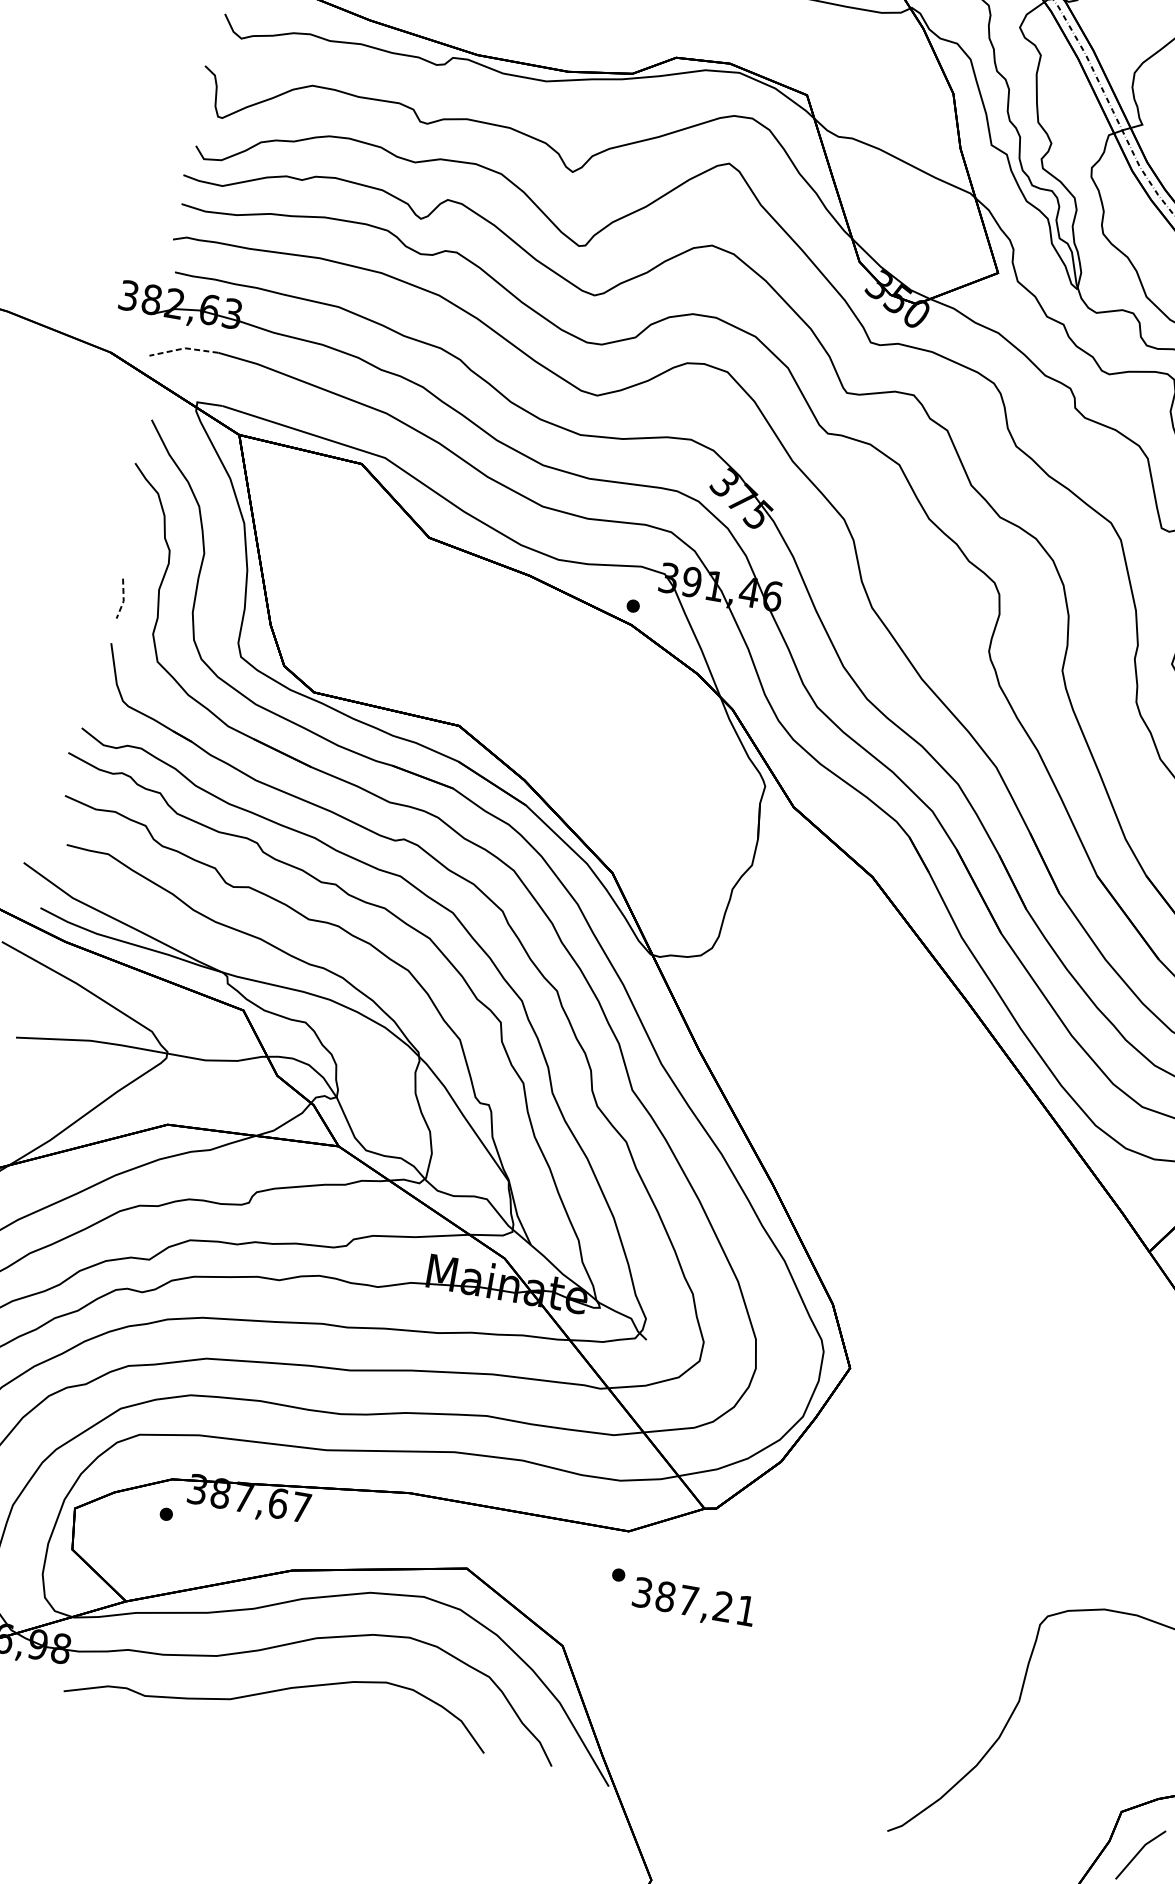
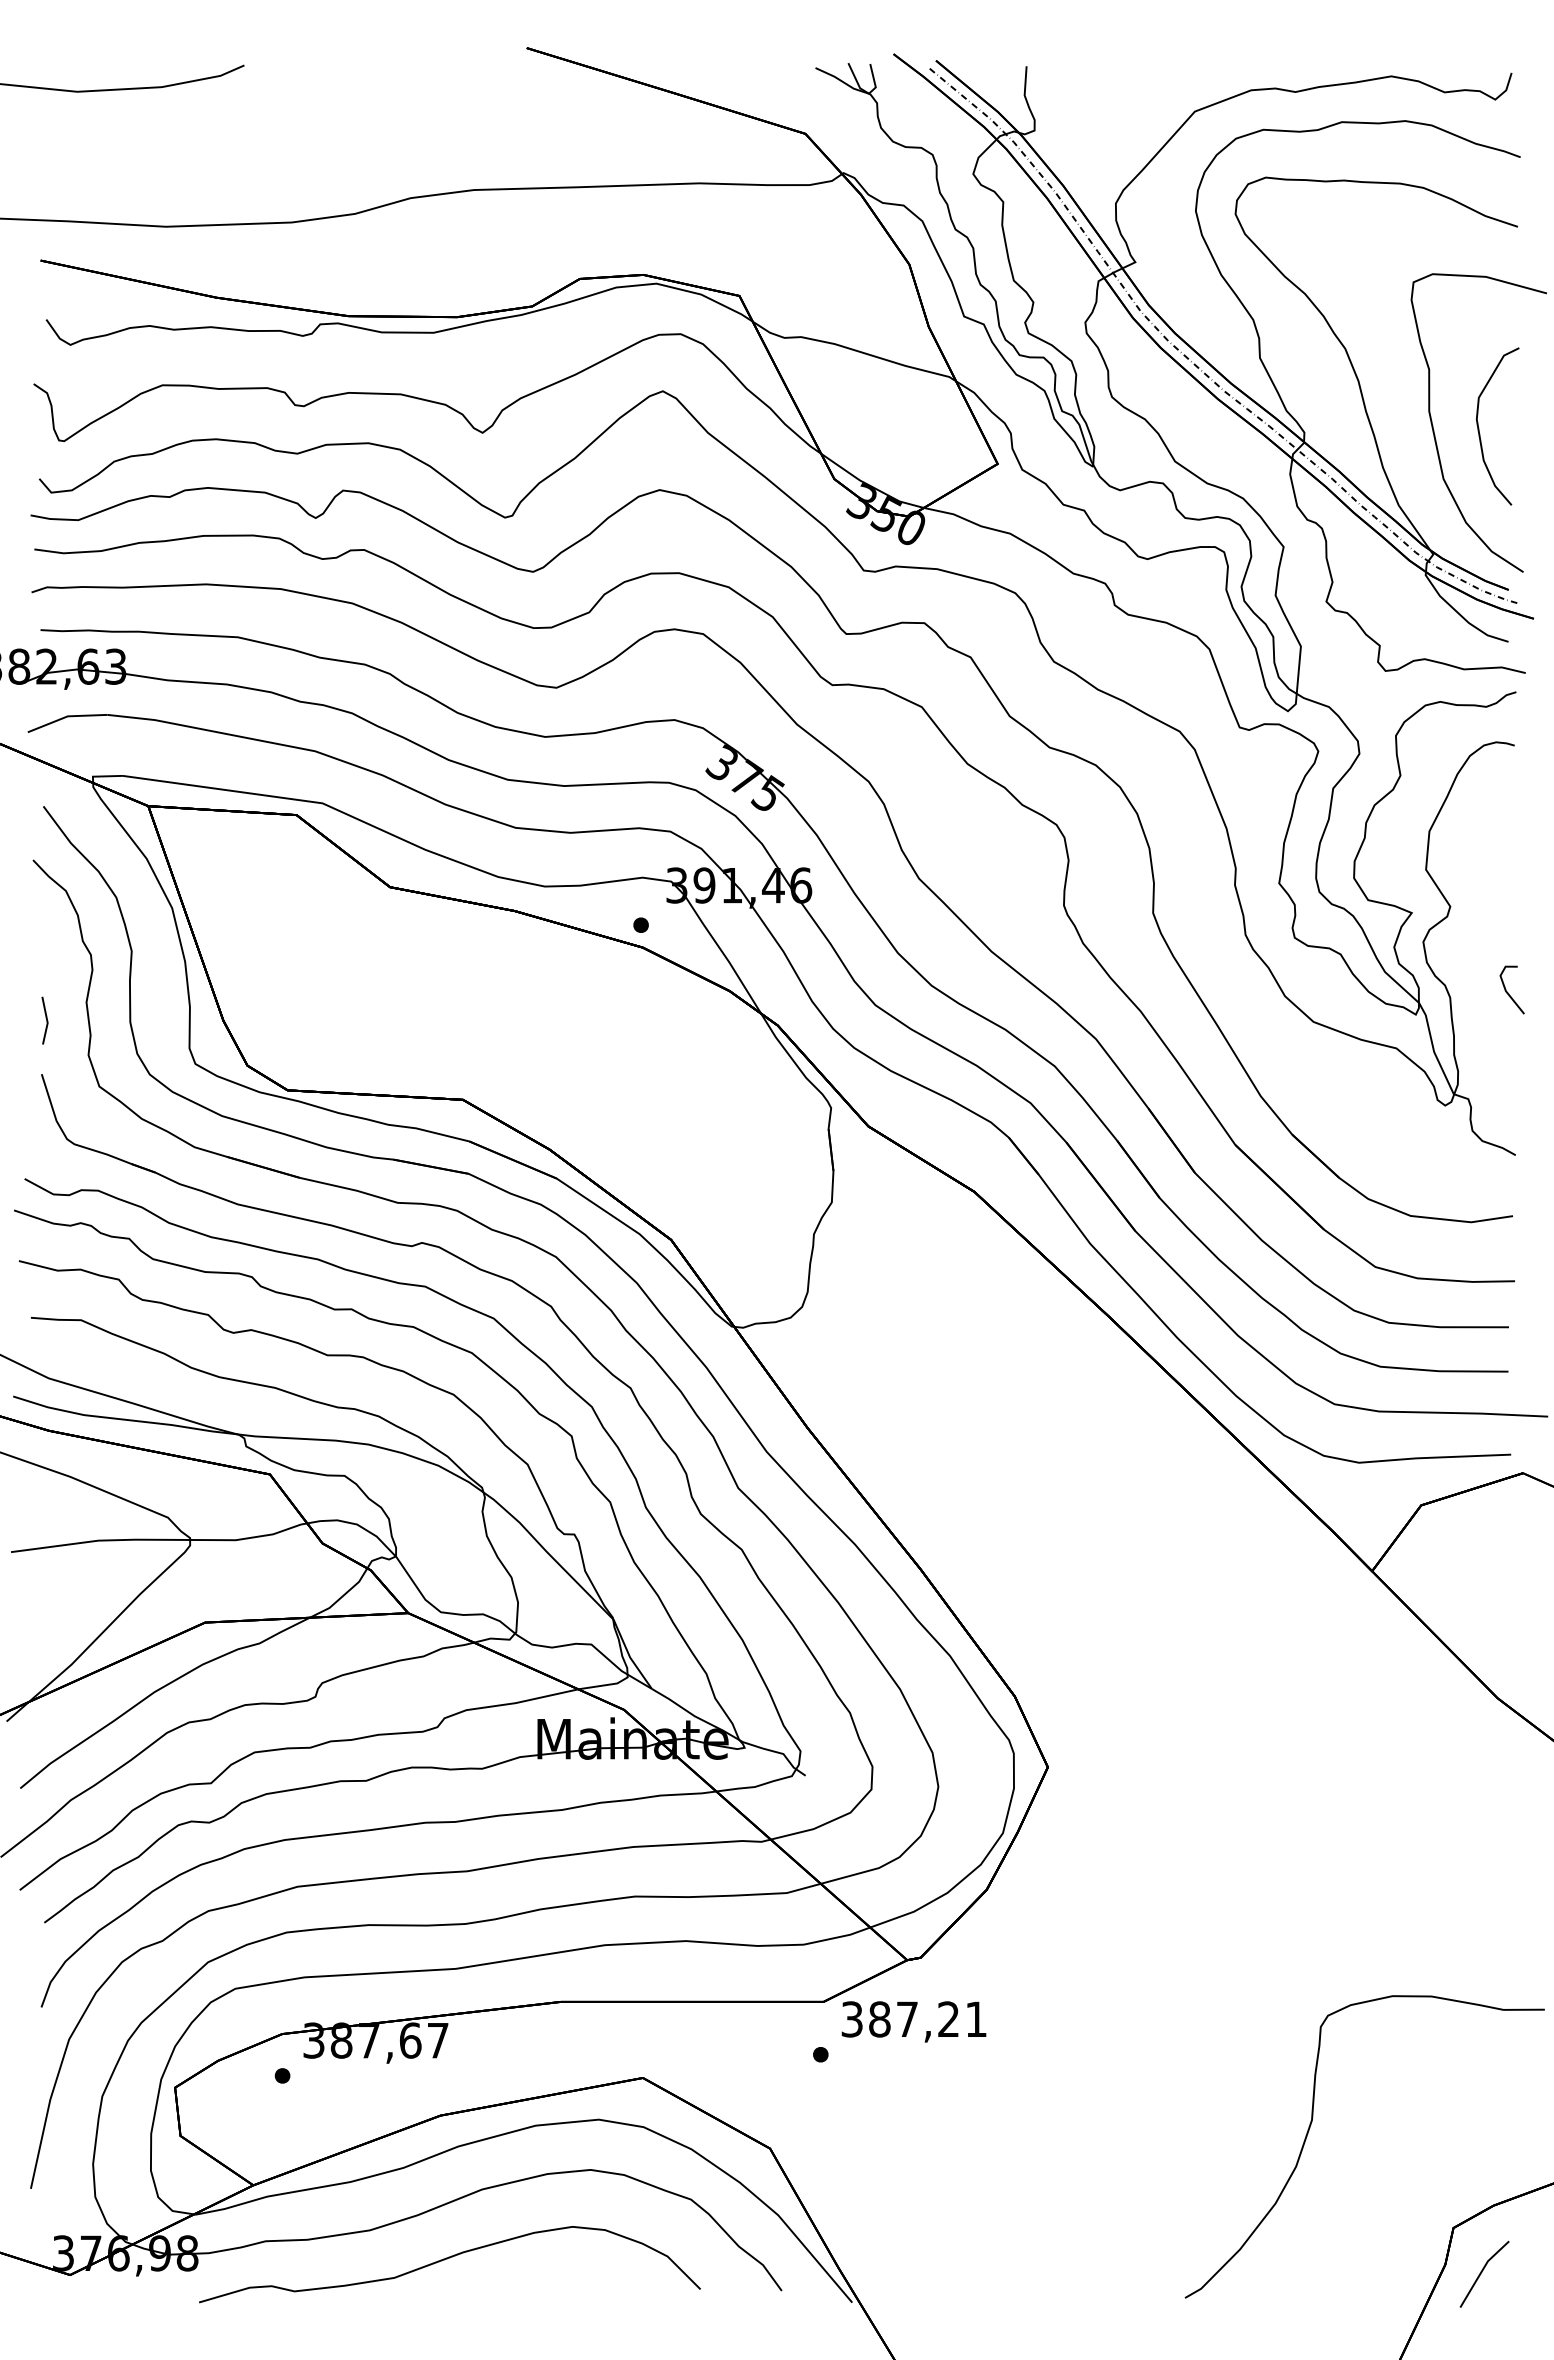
line: (183, 348) -> (65, 717), dashed -> solid
line: (123, 600) -> (47, 1022), dashed -> solid
text: (693, 1603) -> (913, 2021), moved

